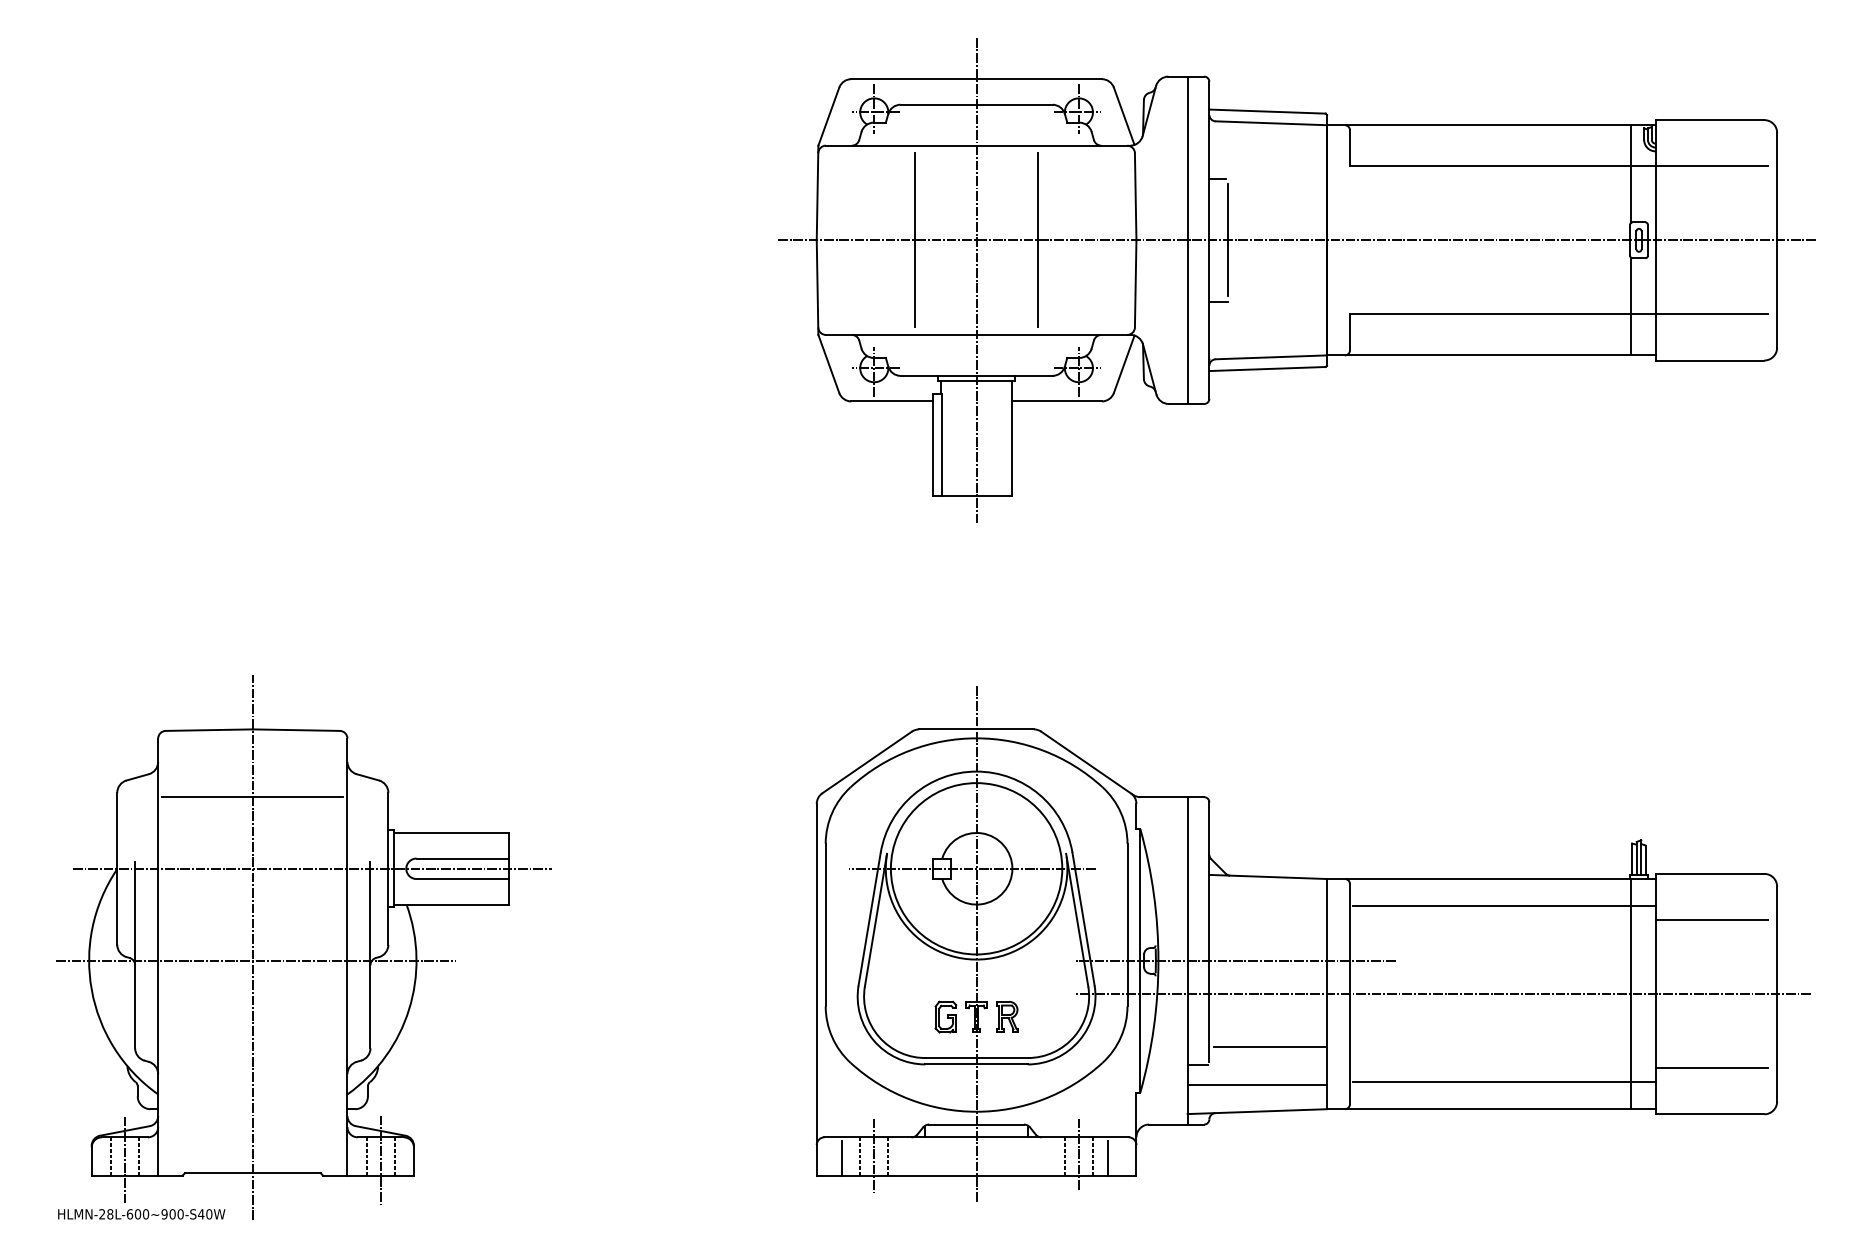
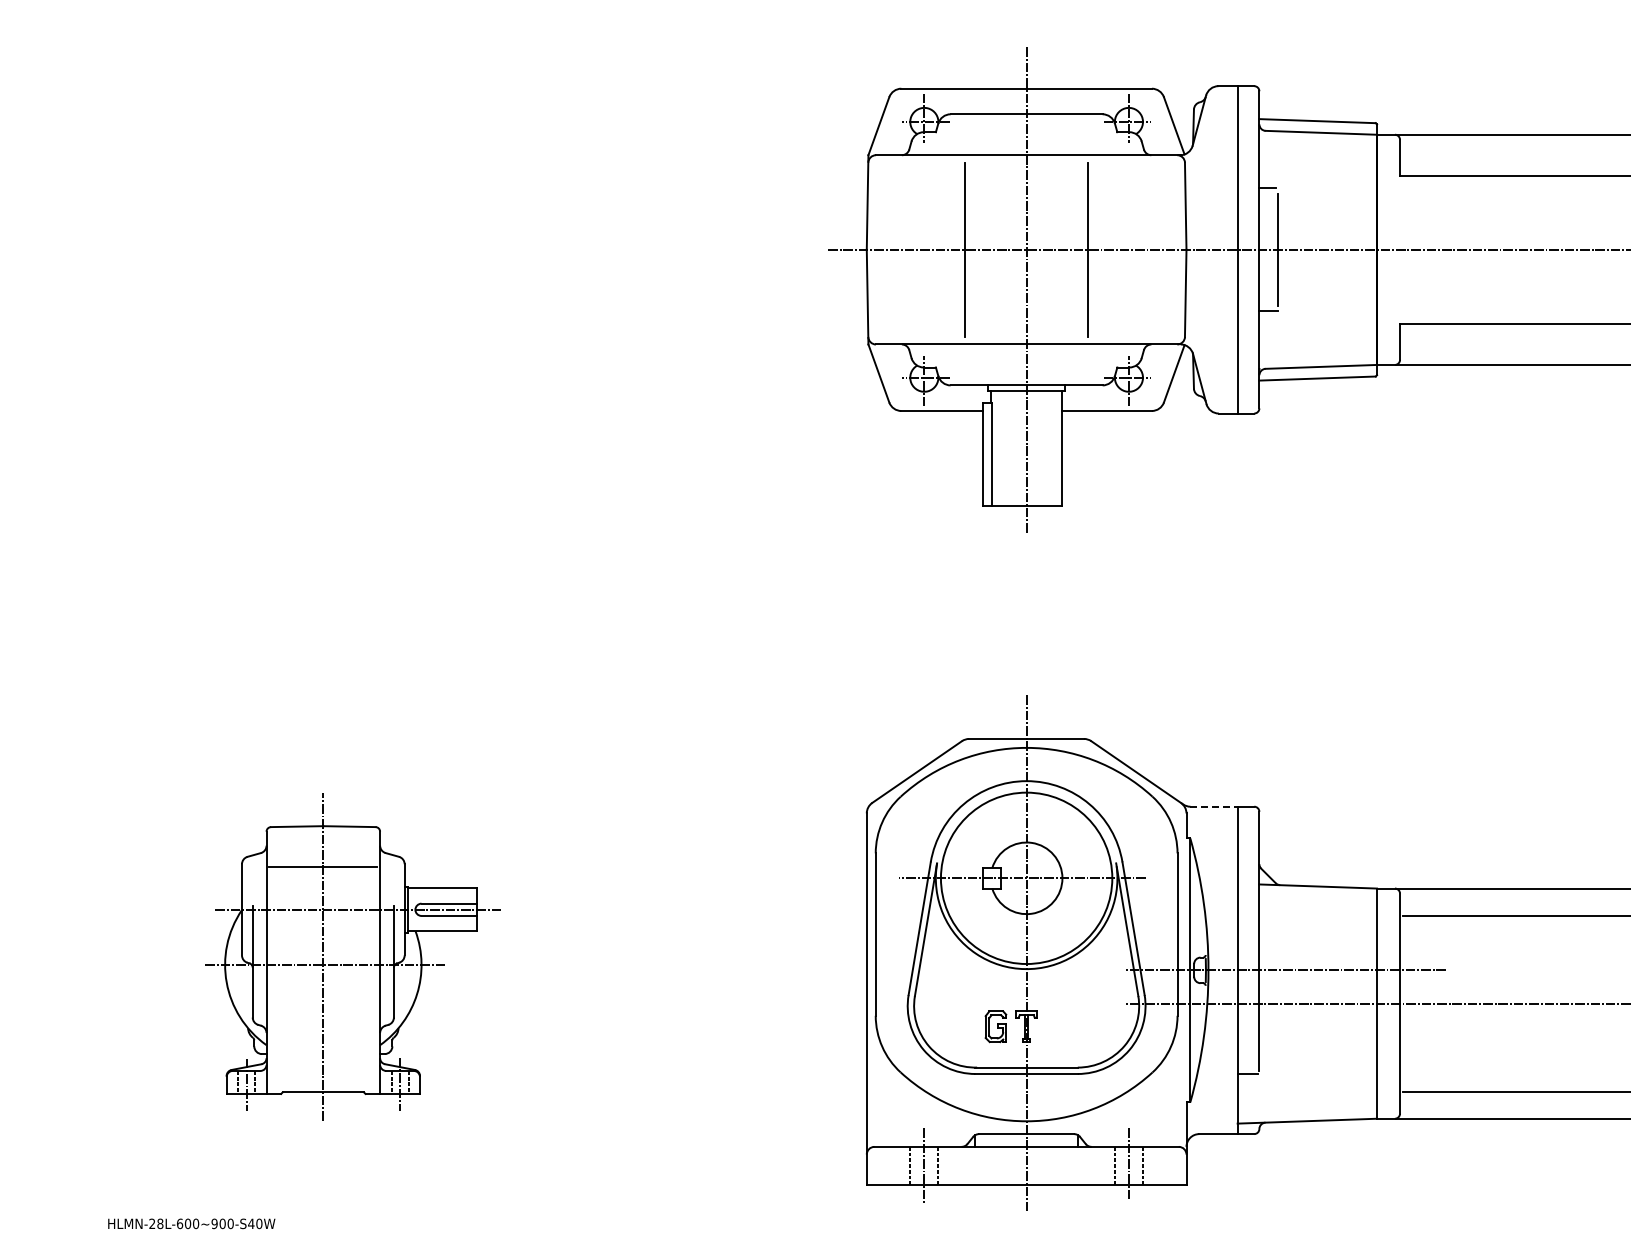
line: (1164, 797) -> (1214, 807), solid -> dashed
part: (303, 947) -> (353, 957), size x0.6
part: (1007, 1016) -> (1057, 1026), removed
line: (1270, 1046) -> (1320, 1056), removed
line: (1256, 1084) -> (1306, 1094), removed
line: (842, 1158) -> (892, 1168), removed
line: (1108, 1158) -> (1158, 1168), removed

